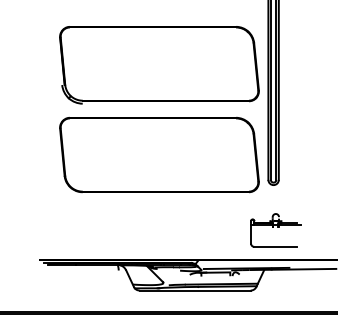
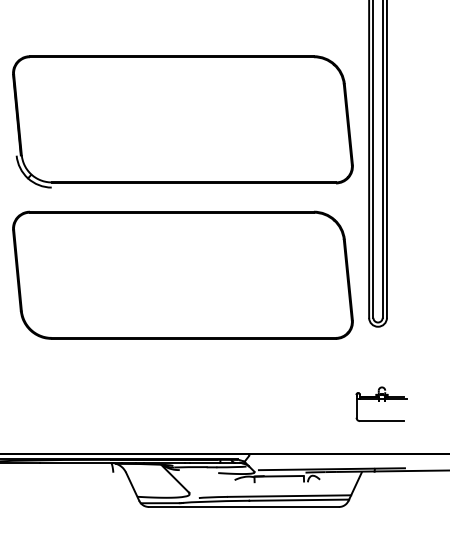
part: (275, 230) -> (381, 404), size x0.6

